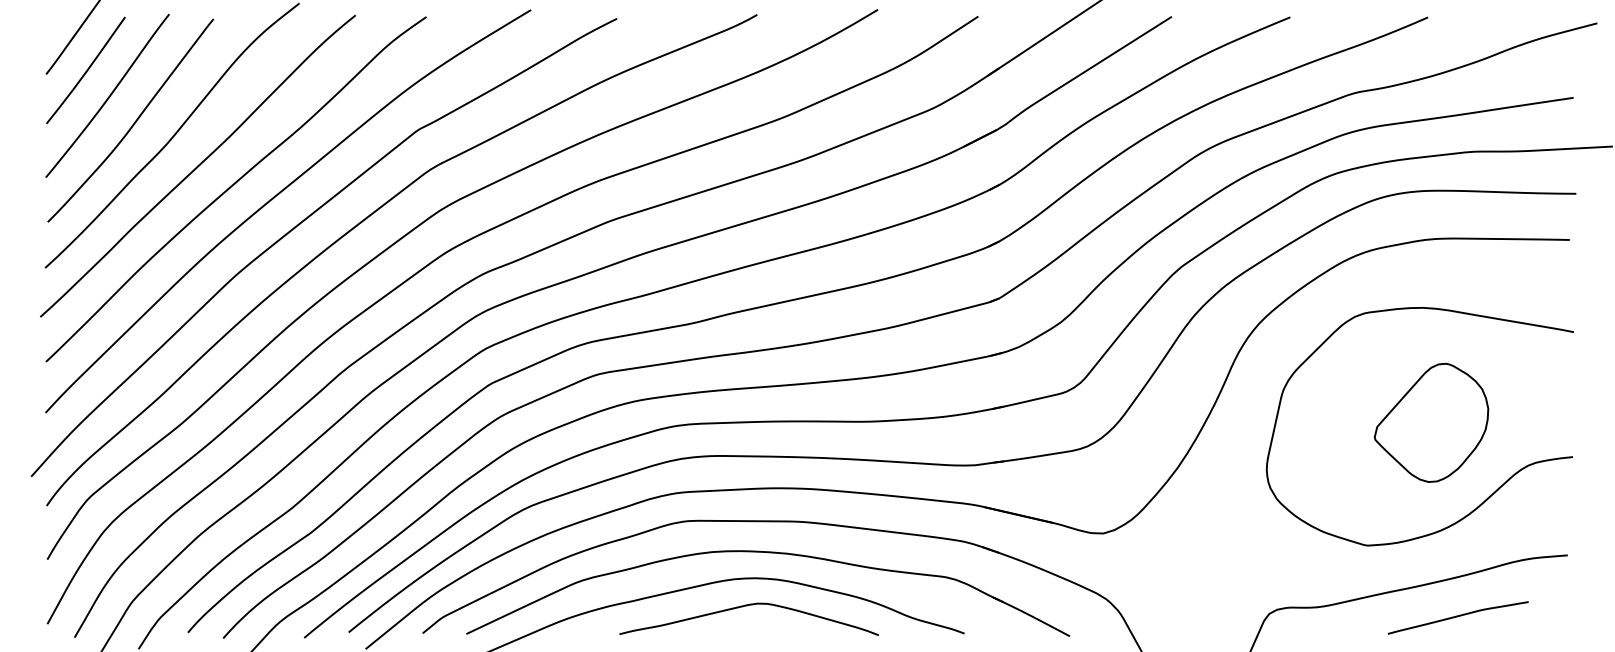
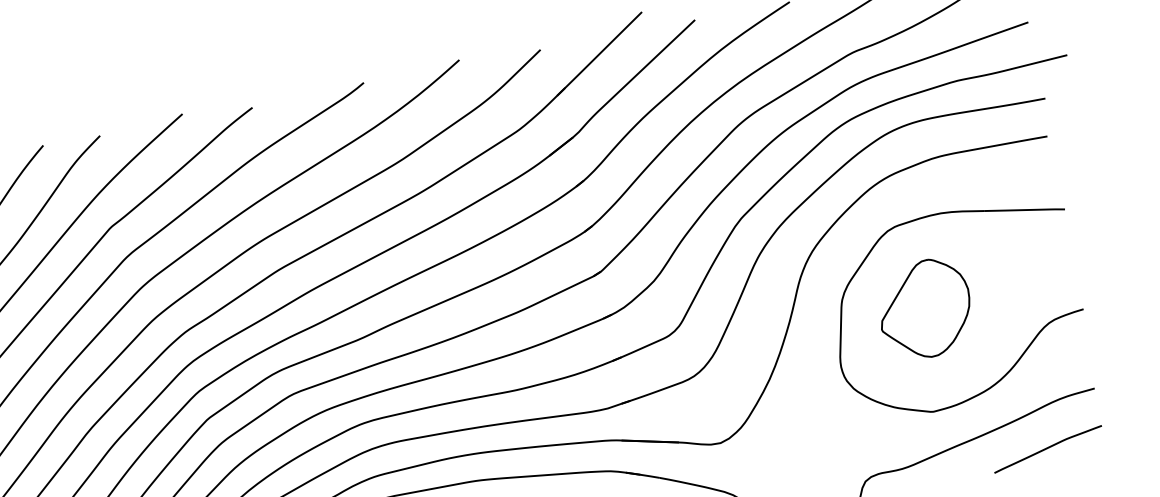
part: (1431, 422) -> (924, 308), moved
curve: (1457, 617) -> (1047, 449), moved

